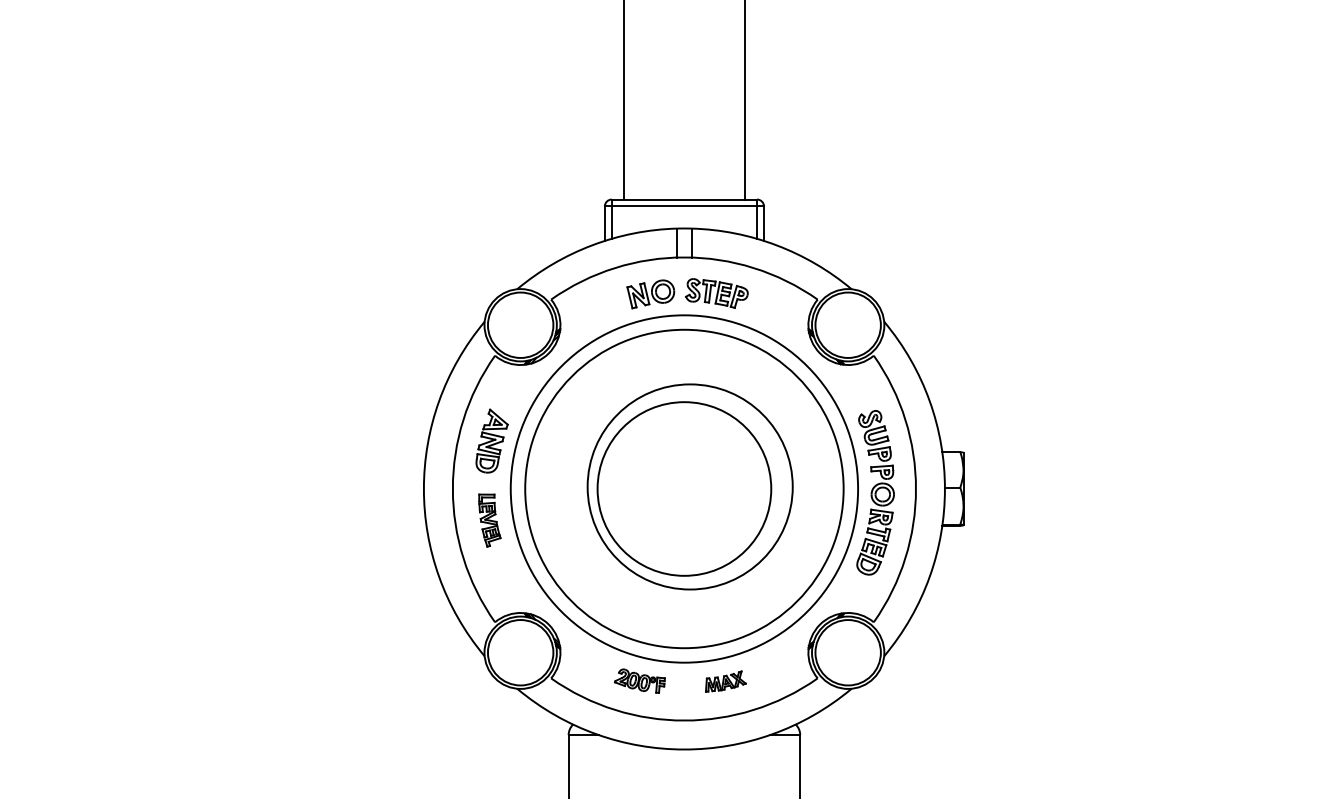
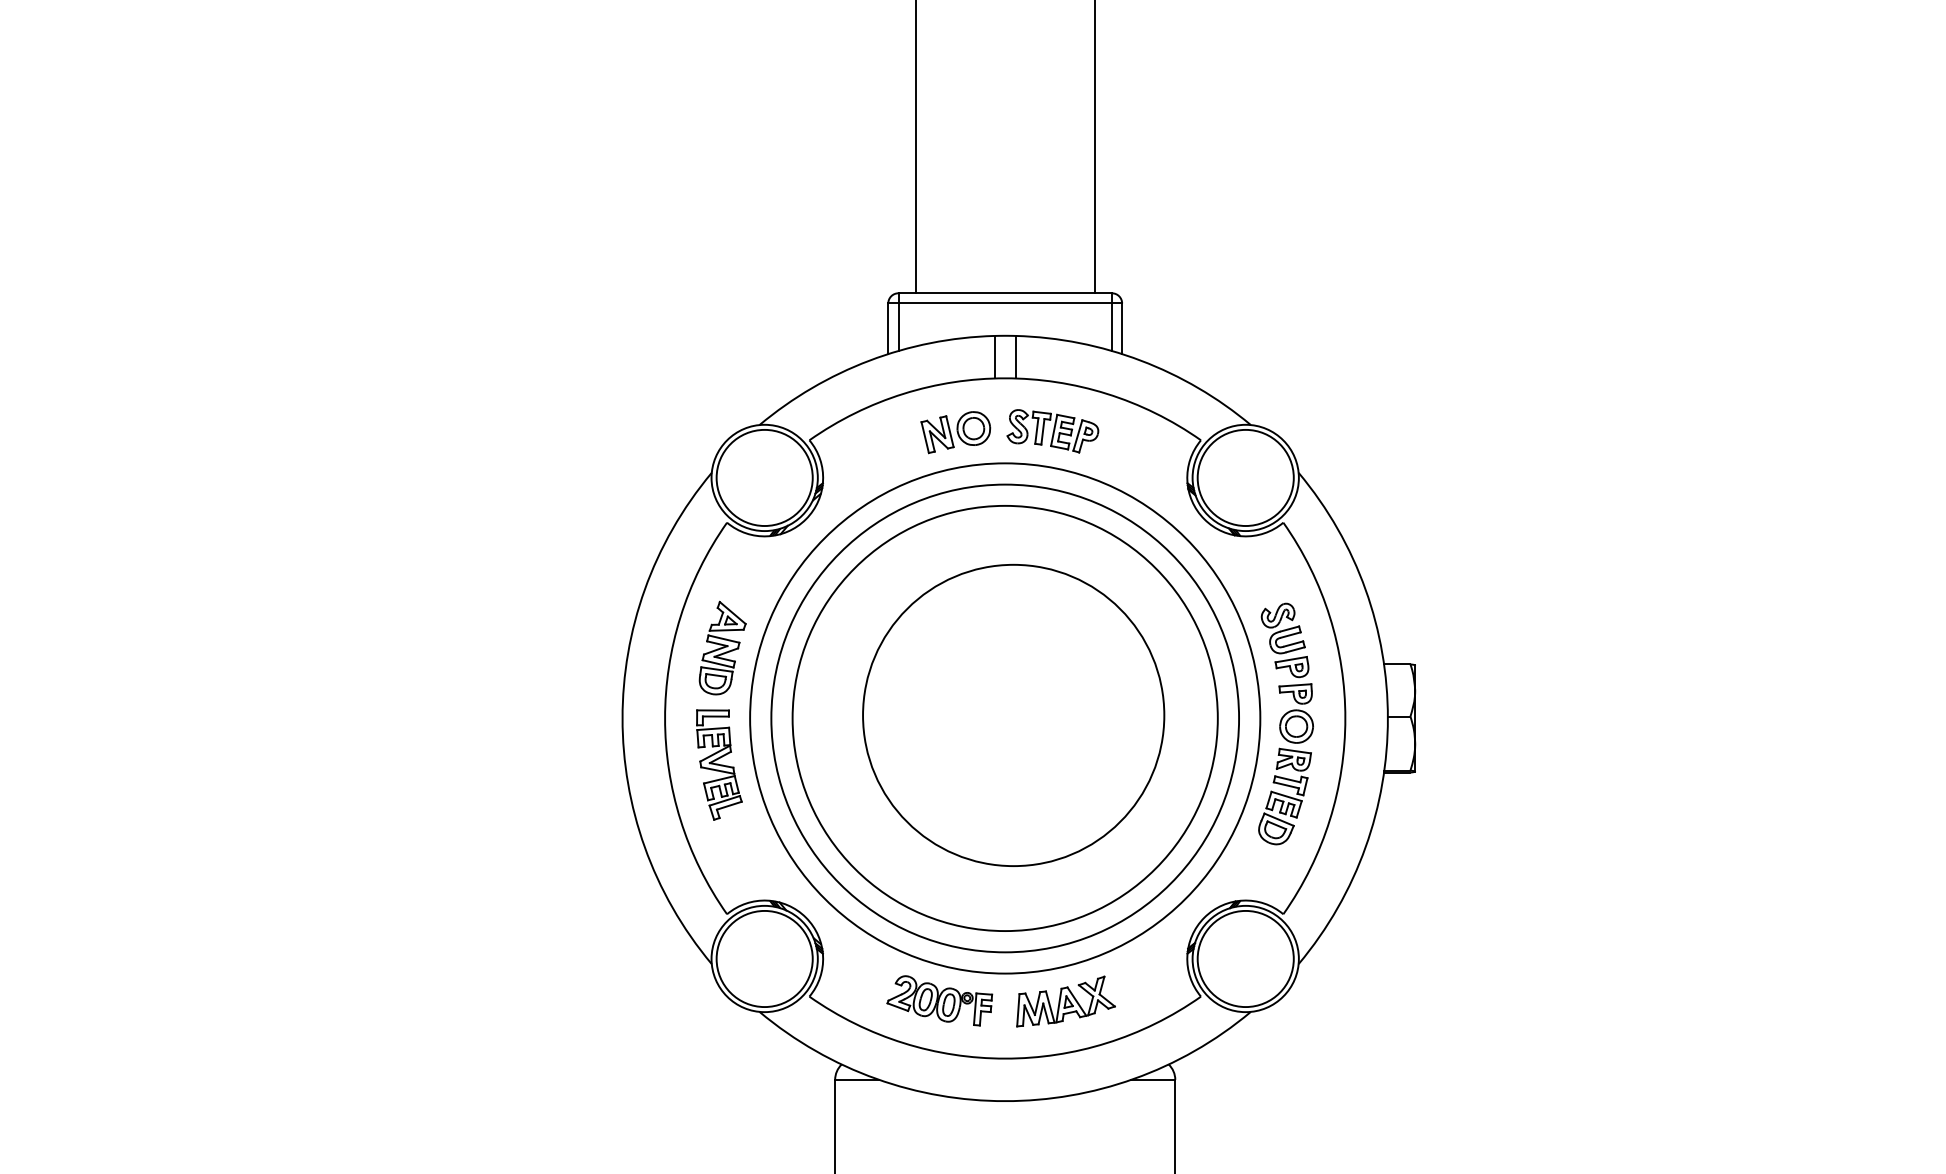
circle: (684, 488) -> (1005, 717), size x1.67
part: (489, 520) -> (718, 764), size x1.43
part: (639, 680) -> (939, 999), size x1.43
part: (725, 681) -> (1065, 1001), size x1.67

